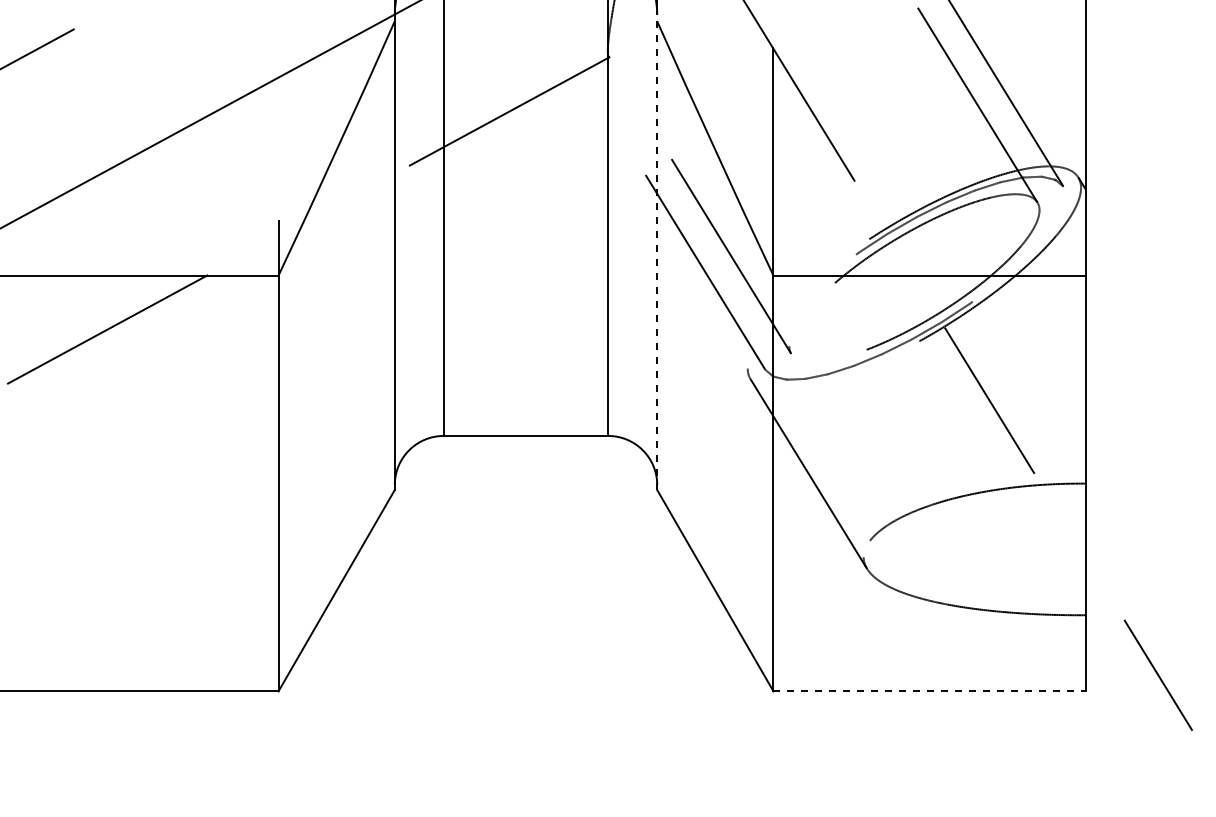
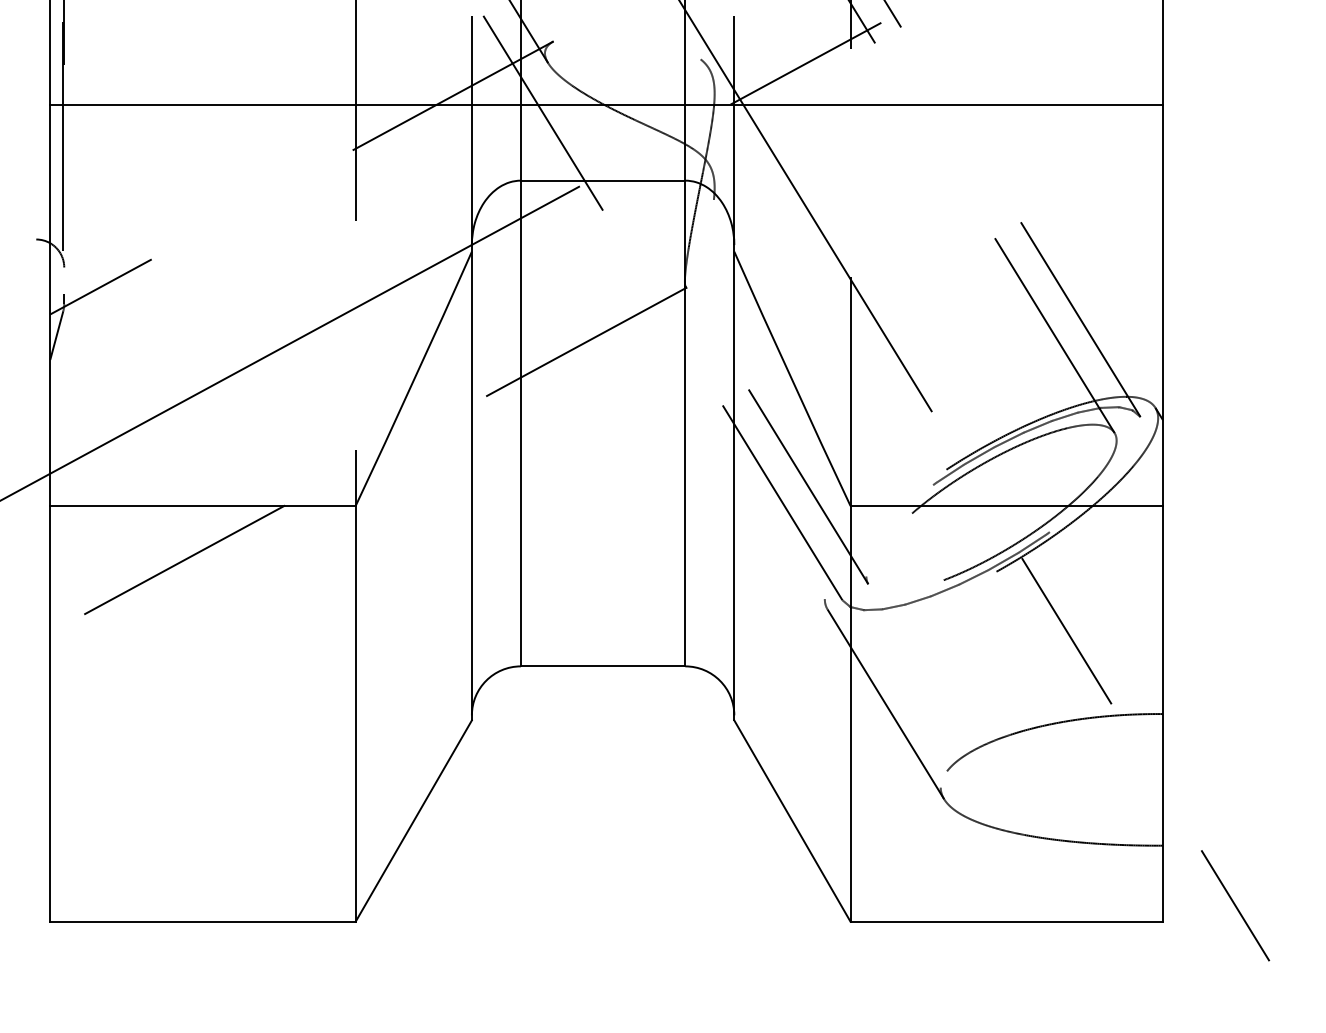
line: (657, 252) -> (734, 482), dashed -> solid
line: (930, 691) -> (1007, 921), dashed -> solid

